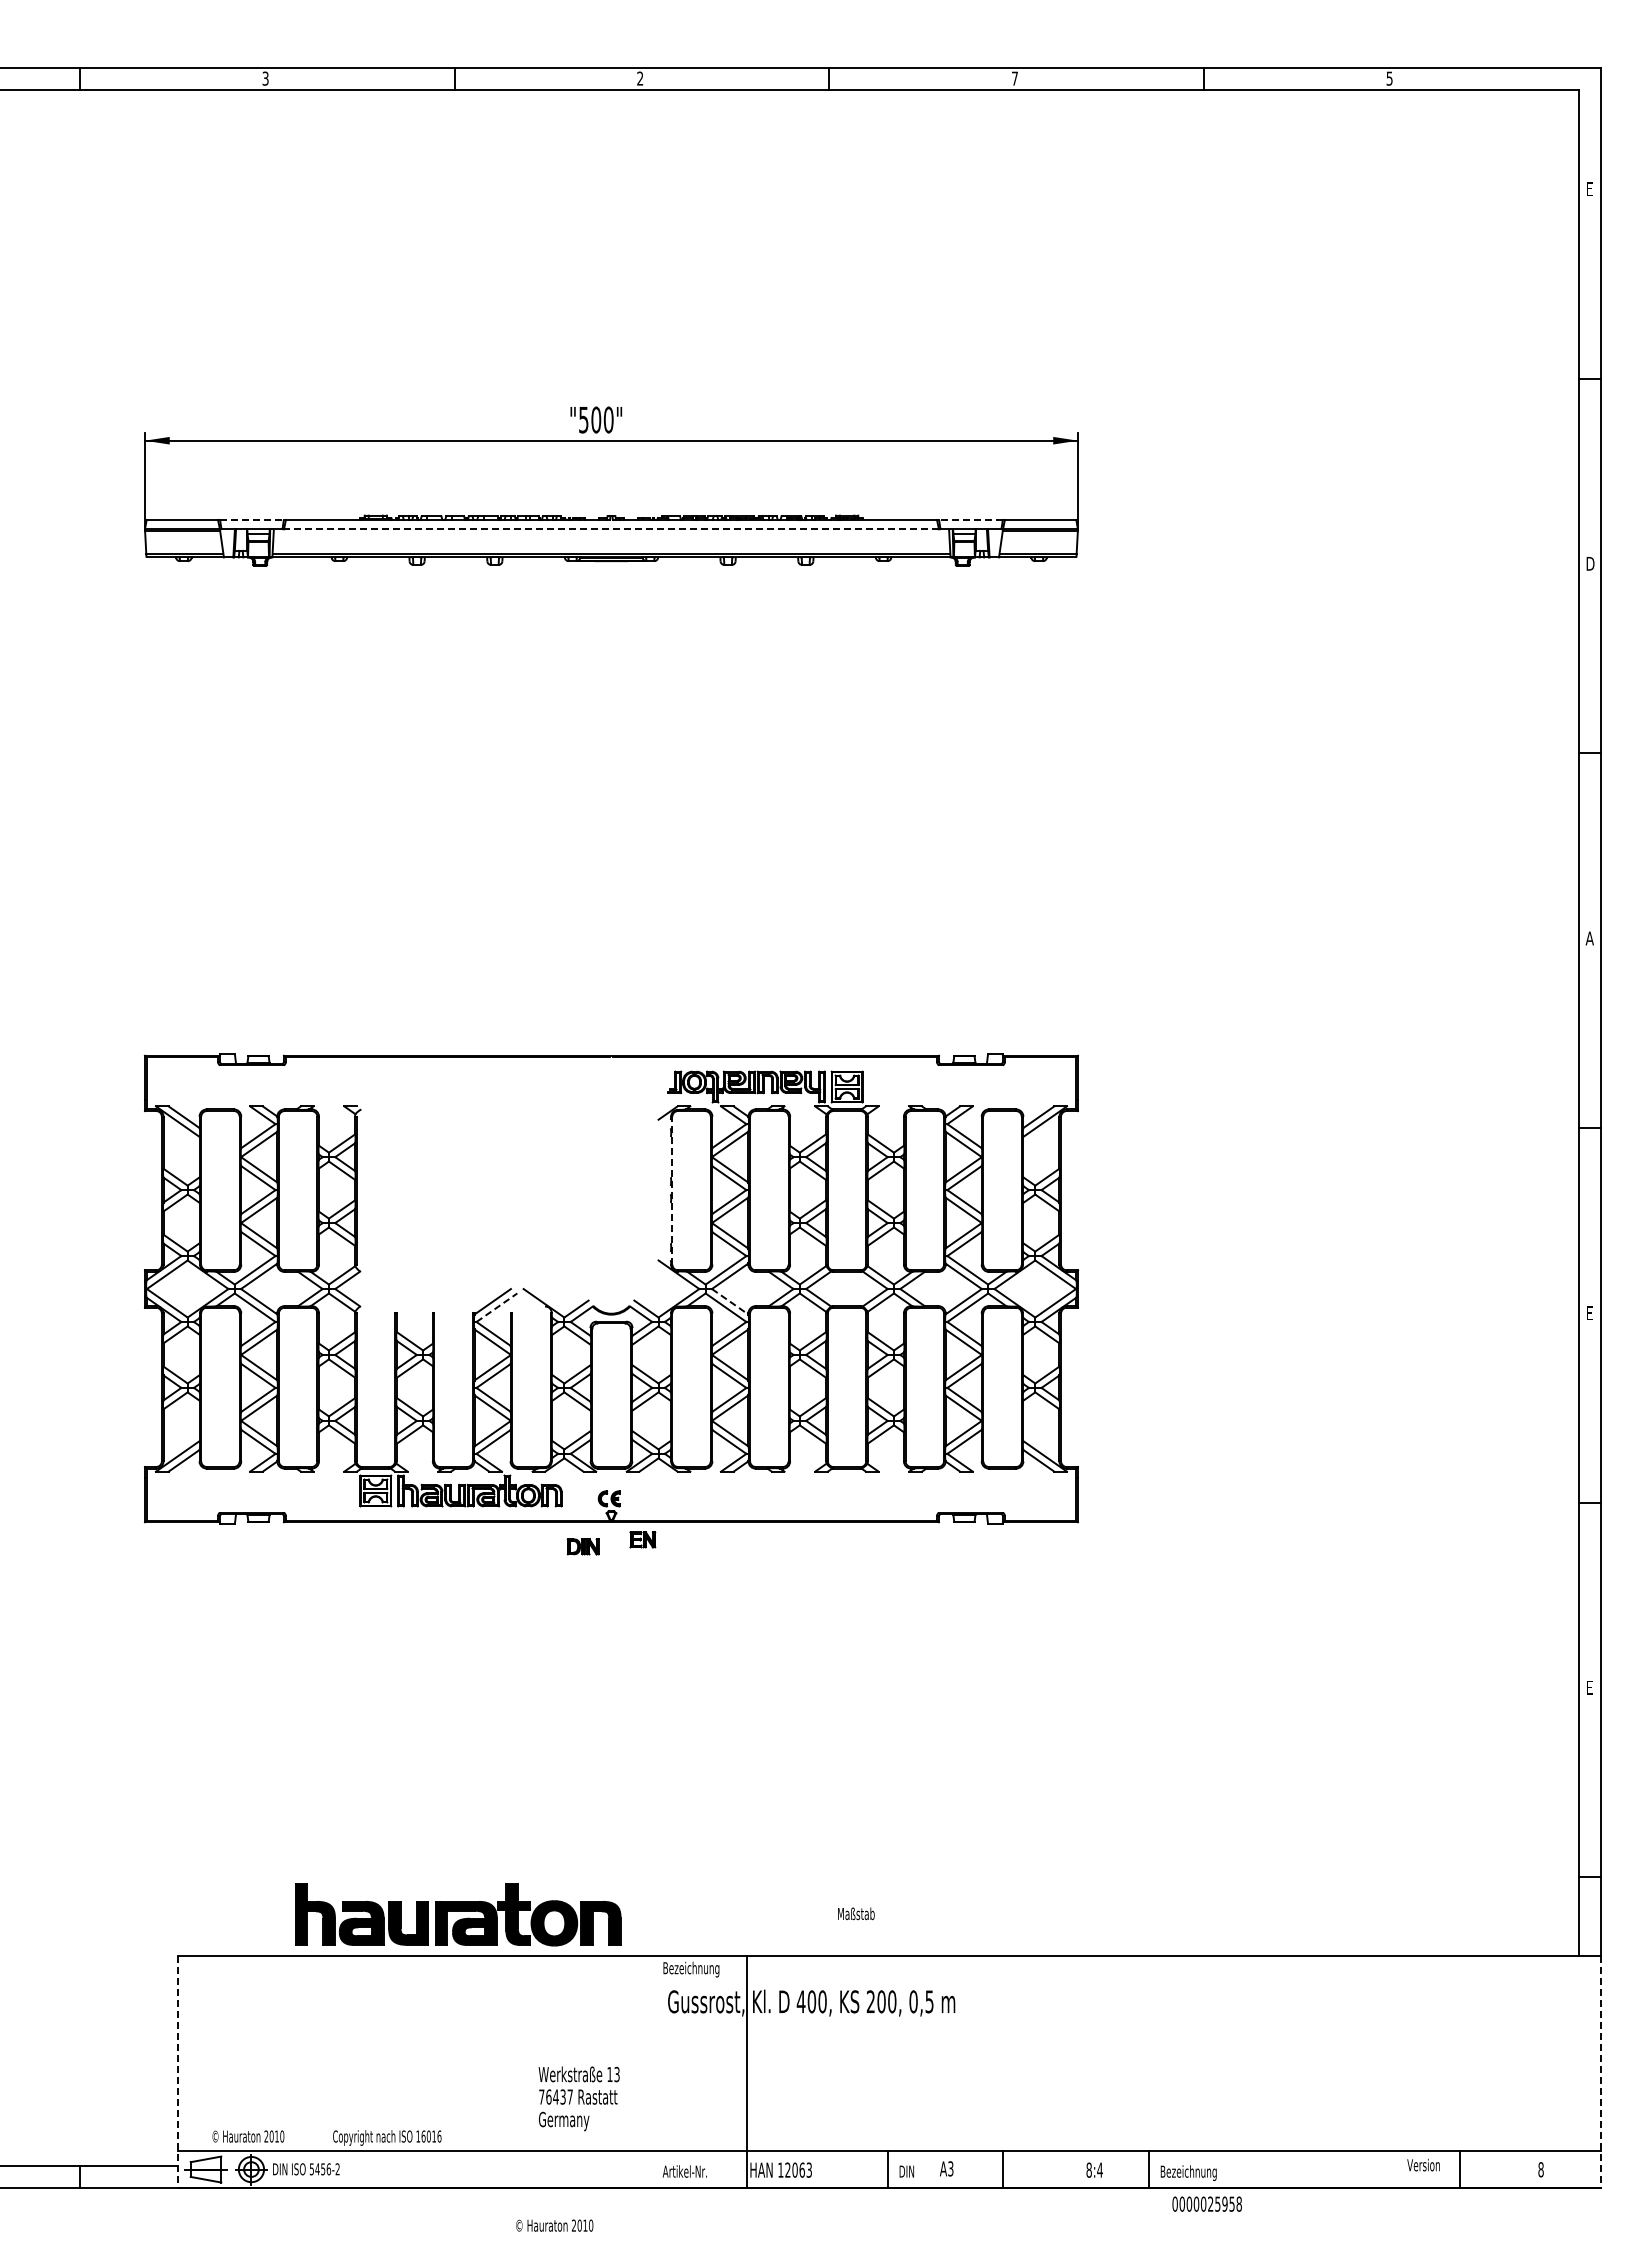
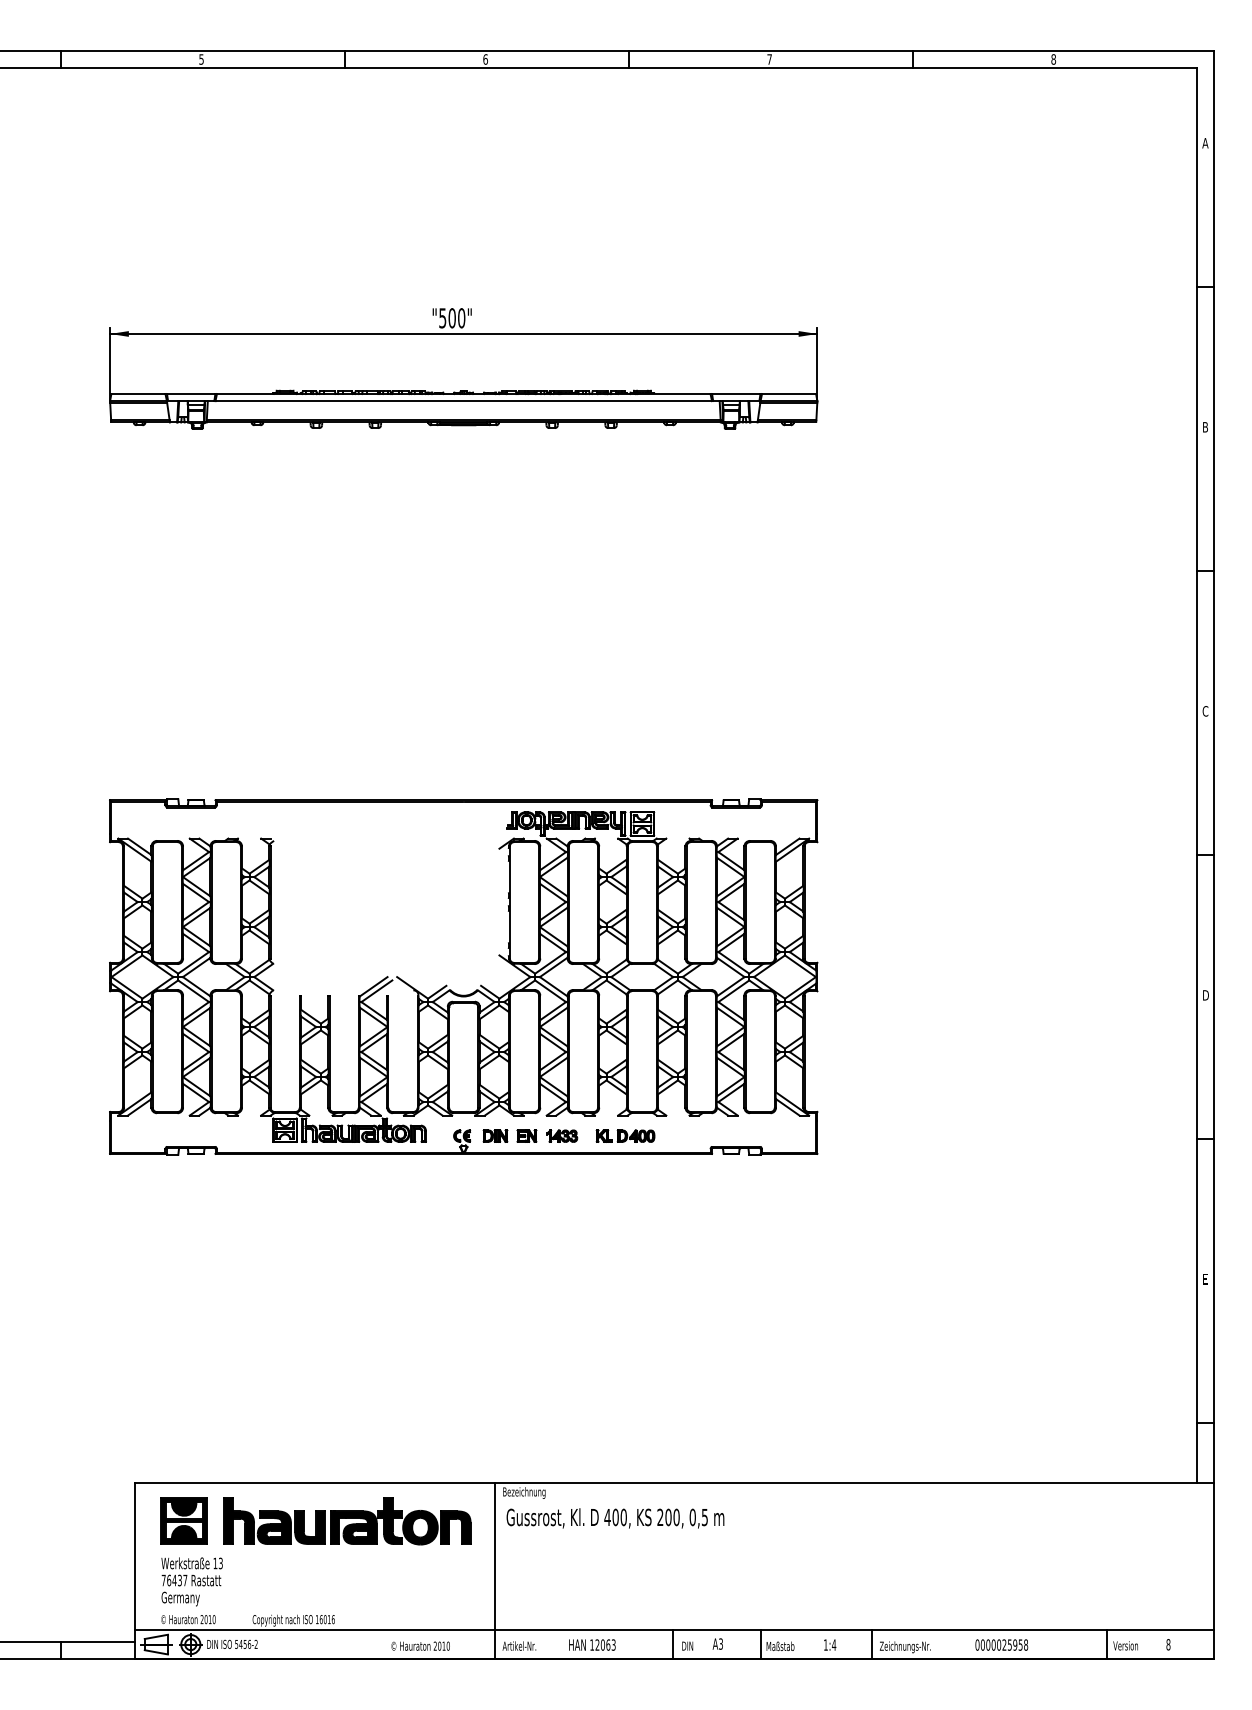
text: (265, 77) -> (201, 58), 3 -> 5
text: (640, 78) -> (485, 59), 2 -> 6
text: (1389, 78) -> (1053, 59), 5 -> 8
text: (1589, 189) -> (1205, 143), E -> A
line: (251, 519) -> (190, 393), dashed -> solid
line: (970, 519) -> (735, 393), dashed -> solid
line: (610, 529) -> (463, 401), dashed -> solid
text: (1591, 563) -> (1206, 427), D -> B
text: (1589, 938) -> (1205, 711), A -> C
line: (672, 1190) -> (510, 902), dashed -> solid
line: (730, 1302) -> (553, 987), dashed -> solid
line: (496, 1307) -> (376, 991), dashed -> solid
text: (1590, 1313) -> (1205, 995), E -> D
part: (741, 1498) -> (562, 1135), added
part: (824, 1498) -> (625, 1135), added
part: (642, 1539) -> (526, 1135), moved
part: (582, 1546) -> (494, 1135), moved
text: (856, 1913) -> (780, 1646), moved
part: (458, 1914) -> (347, 1520), moved
part: (242, 2006) -> (184, 1520), added
line: (177, 2072) -> (134, 1571), dashed -> solid
line: (747, 2072) -> (495, 1571), moved
line: (1601, 2072) -> (1214, 1571), dashed -> solid
text: (578, 2098) -> (191, 1581), moved
text: (1423, 2164) -> (1125, 1645), moved
text: (1088, 2169) -> (825, 1644), 8:4 -> 1:4
text: (1193, 2172) -> (904, 1646), Bezeichnung -> Zeichnungs-Nr.
text: (1206, 2203) -> (1001, 1644), moved
text: (554, 2225) -> (420, 1646), moved

